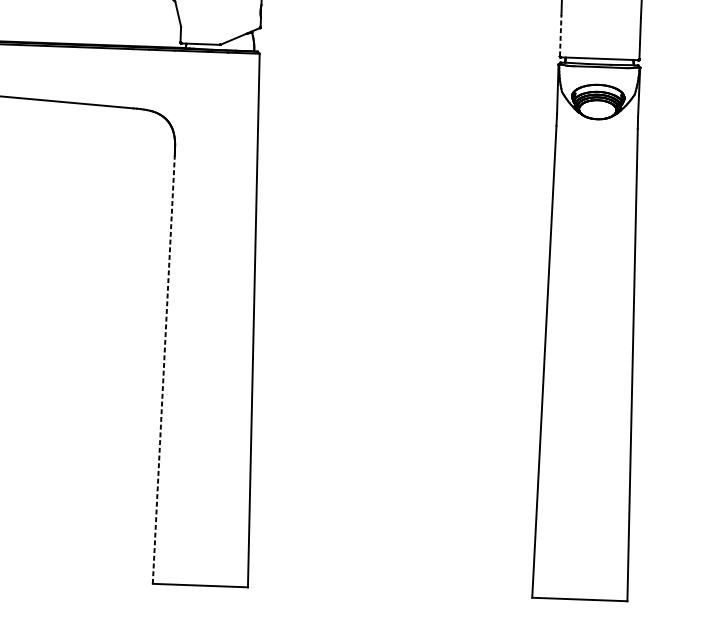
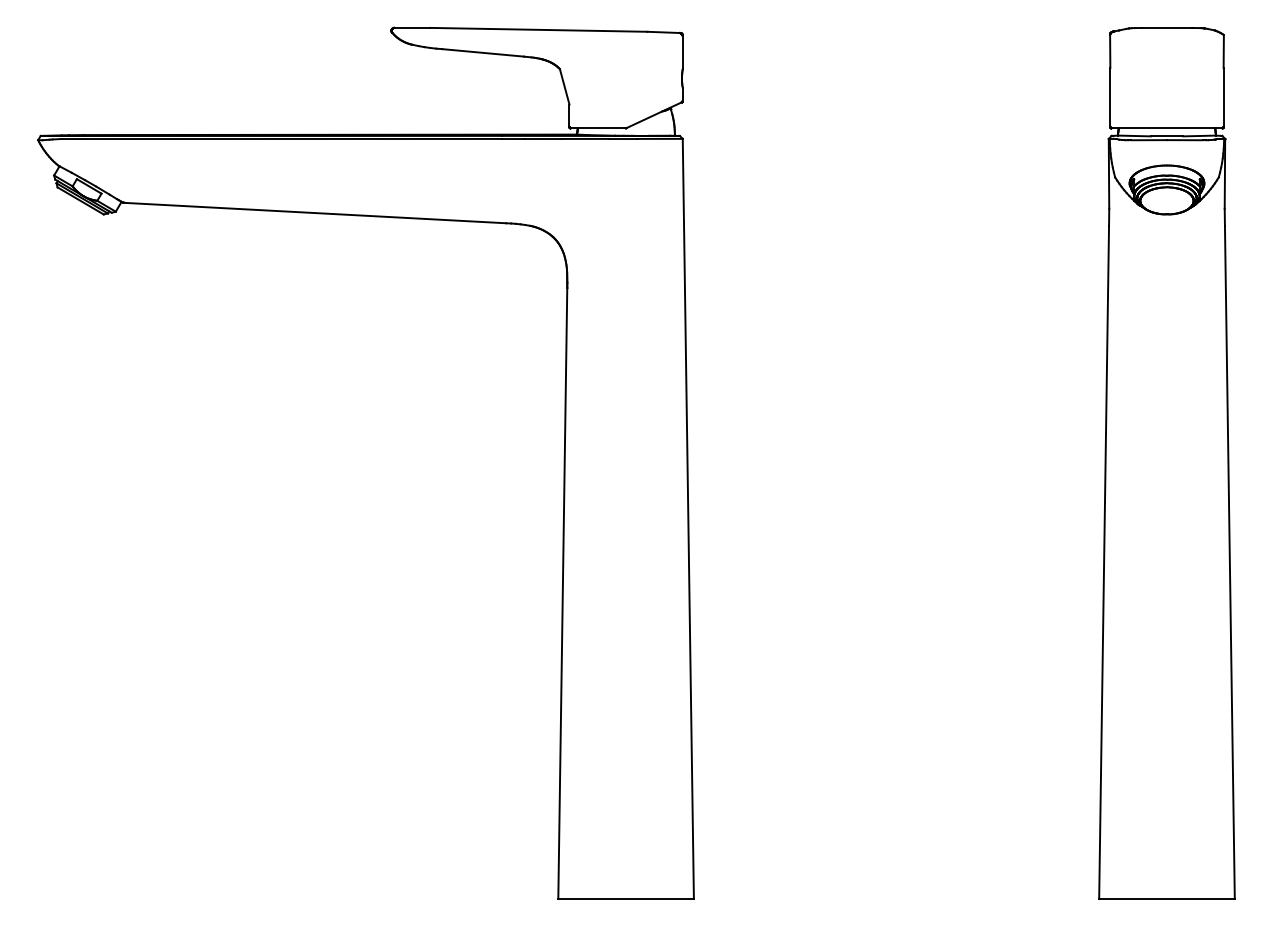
line: (560, 35) -> (1110, 97), dashed -> solid
line: (163, 369) -> (562, 593), dashed -> solid

